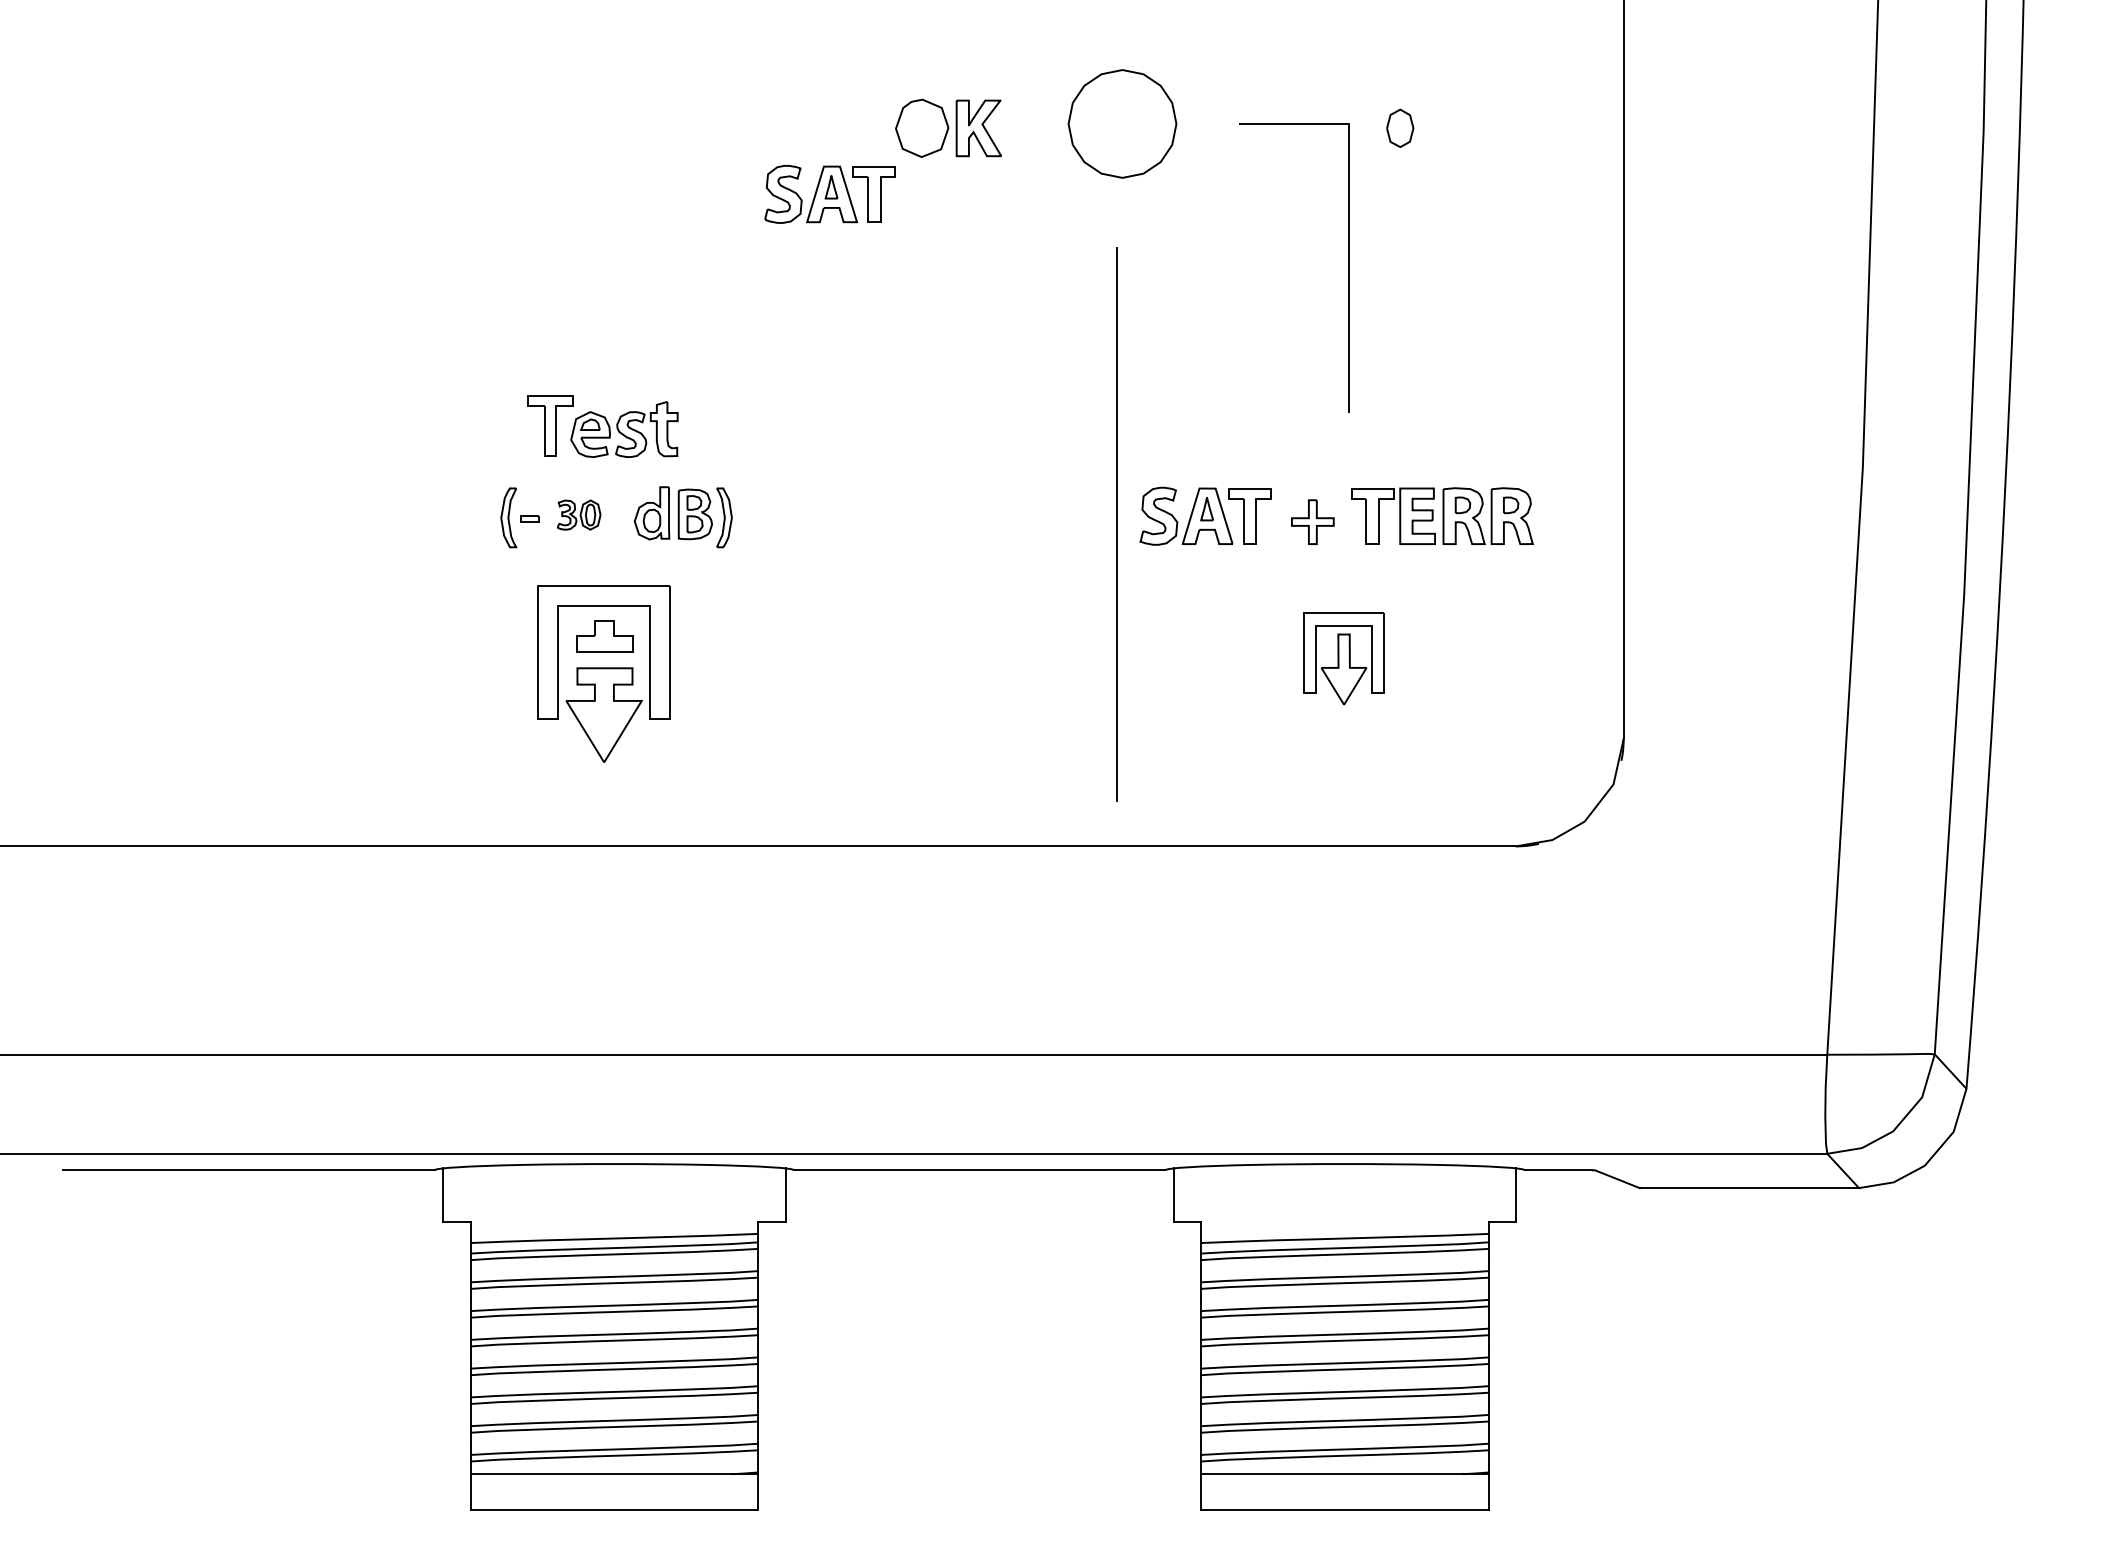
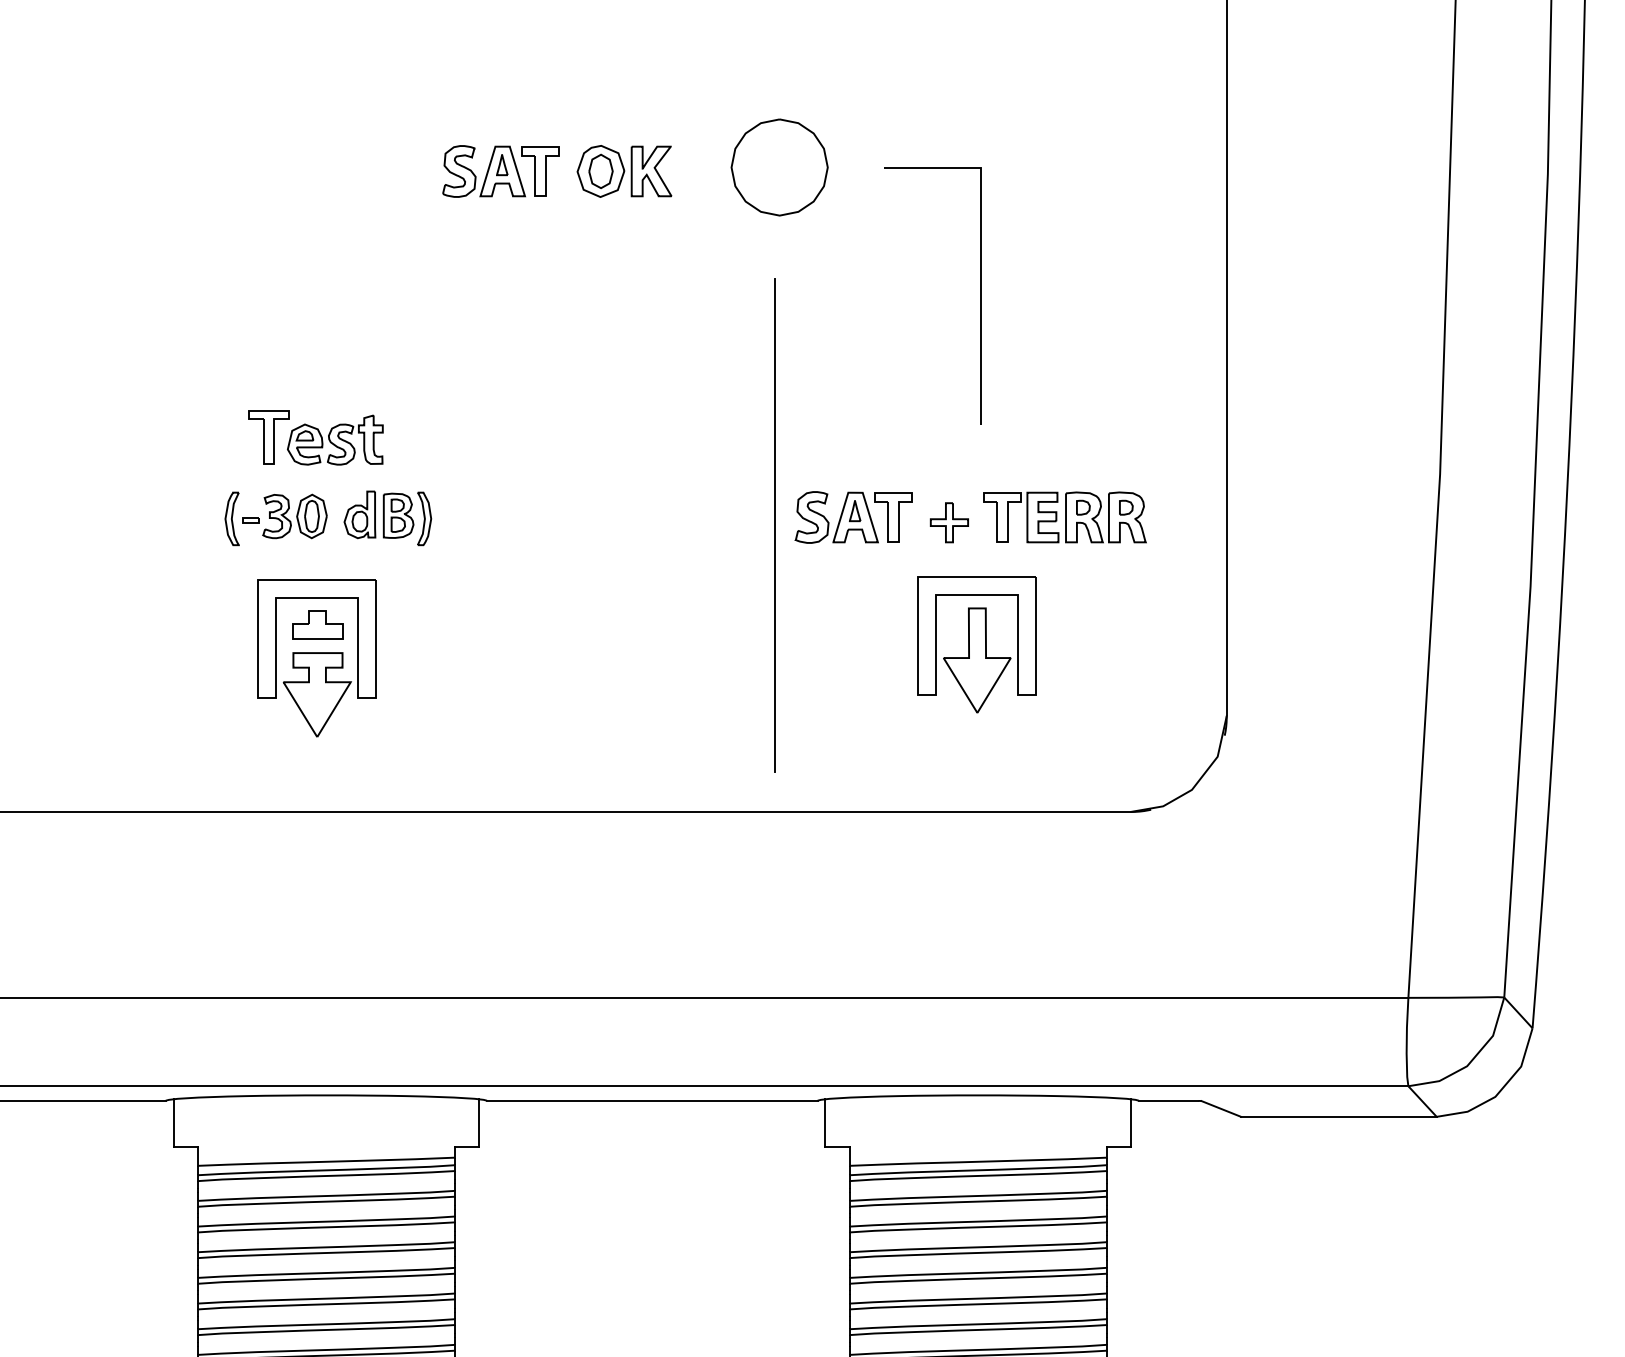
part: (1400, 127) -> (601, 170), moved
part: (829, 194) -> (500, 171), moved
part: (578, 514) -> (294, 515), size x1.67
part: (1343, 658) -> (976, 644), size x1.67

